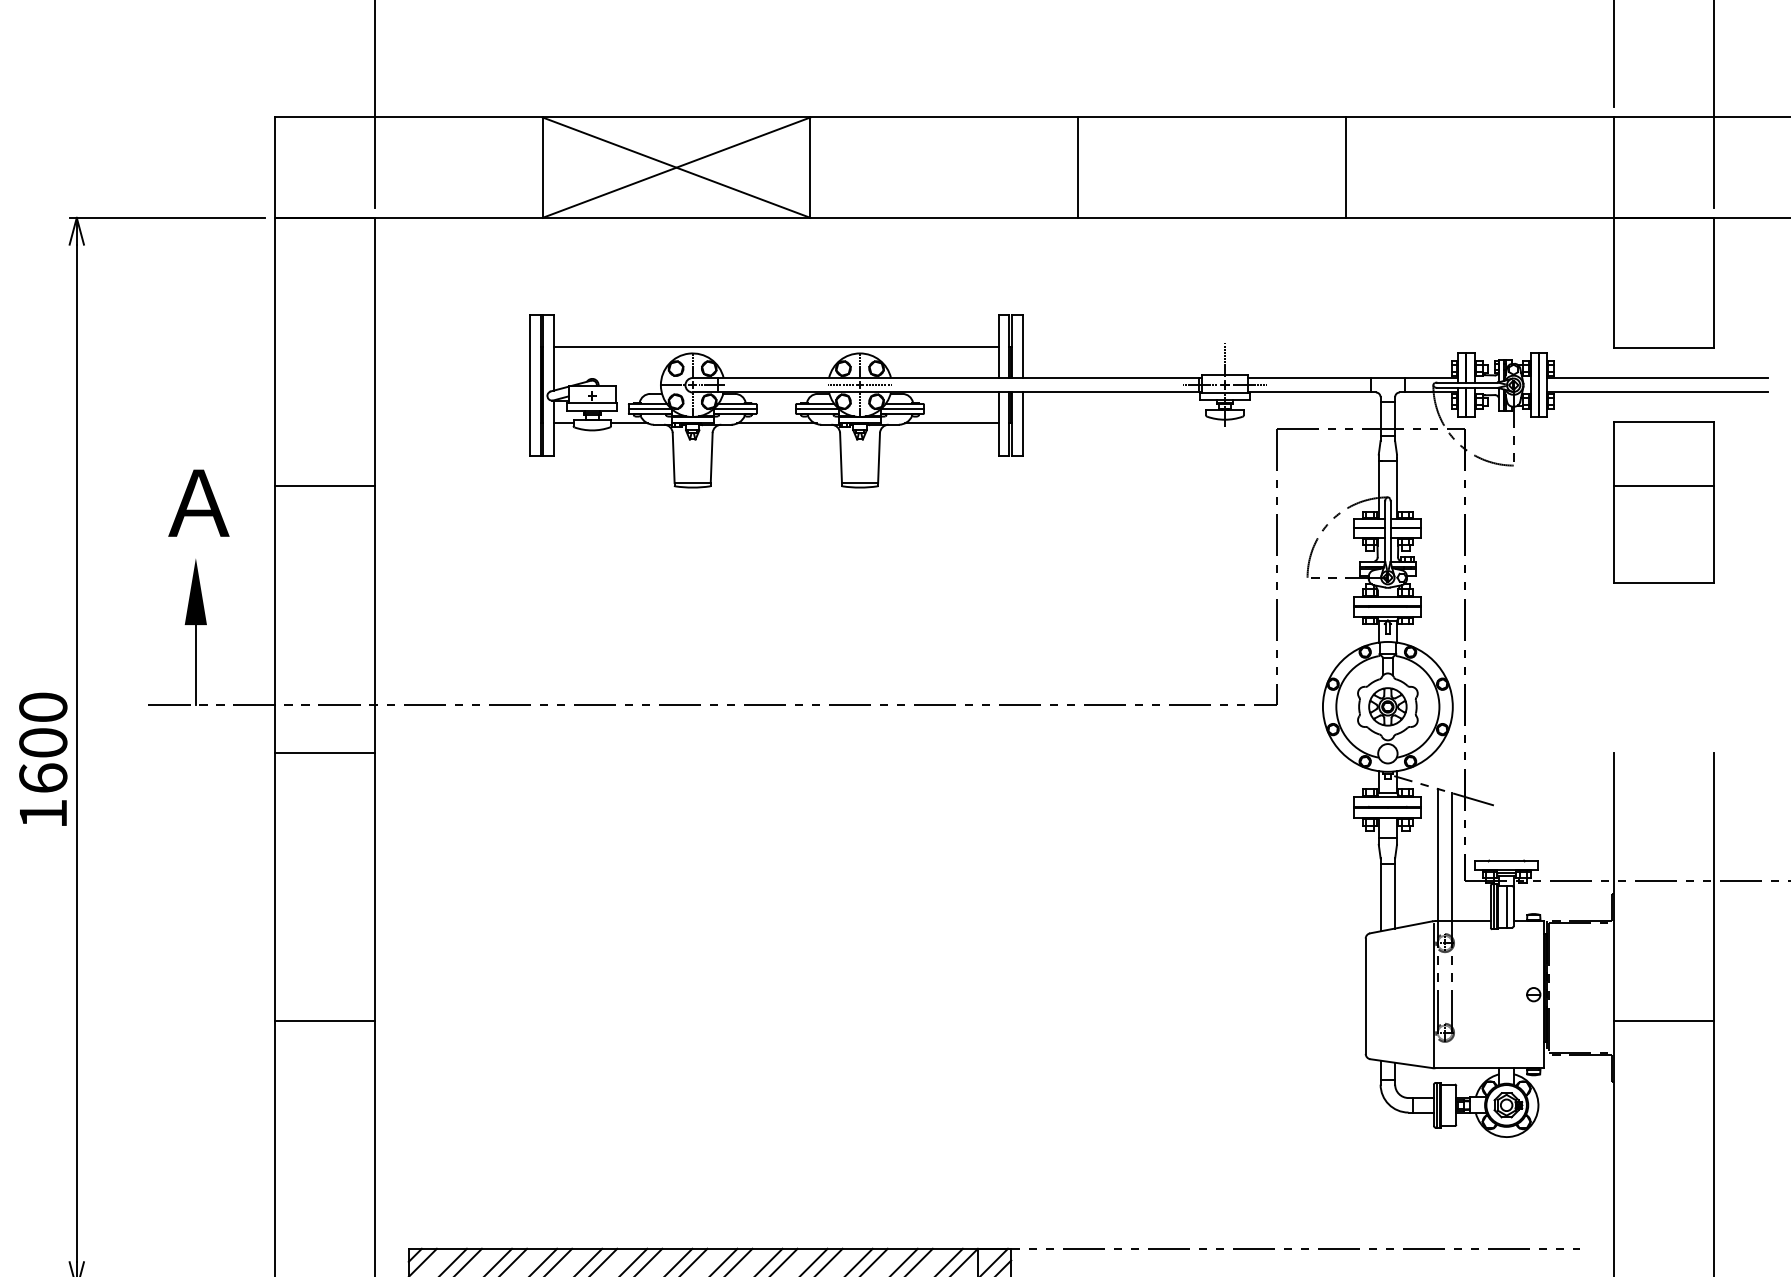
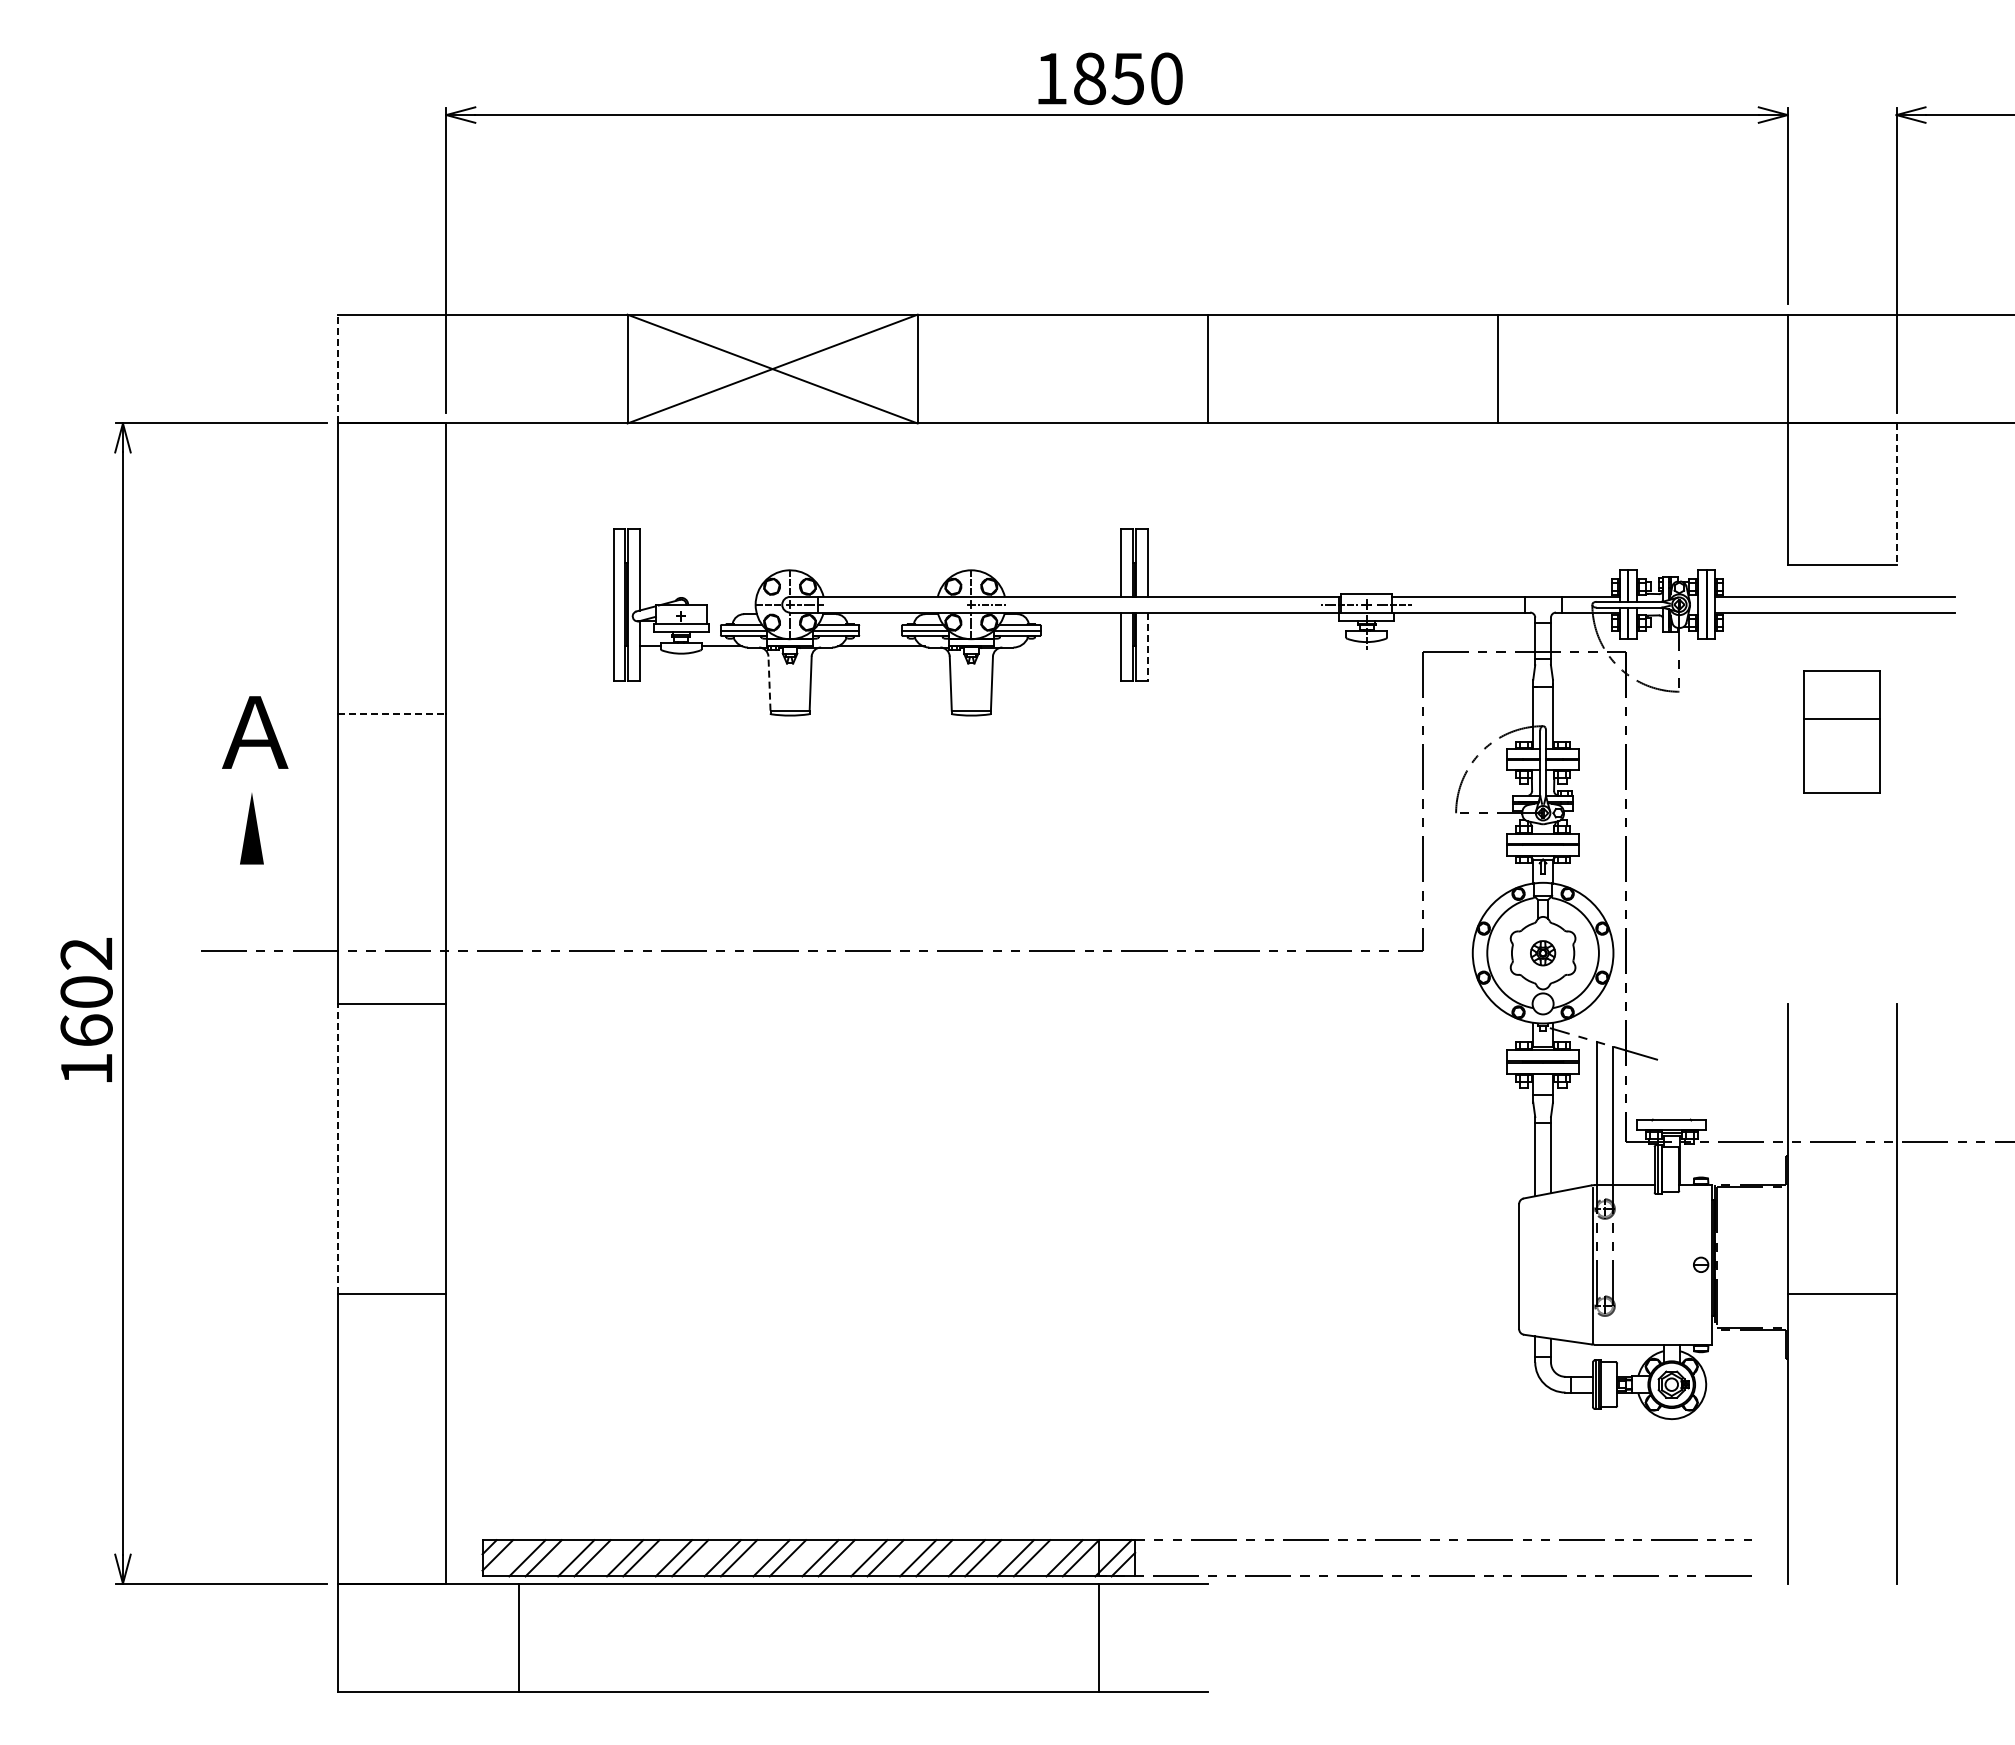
line: (274, 167) -> (337, 368), solid -> dashed
line: (1714, 283) -> (1896, 494), solid -> dashed
line: (776, 347) -> (880, 563), removed
line: (1224, 360) -> (1366, 577), removed
line: (840, 385) -> (950, 604), removed
line: (951, 423) -> (1070, 646), removed
line: (1022, 424) -> (1147, 647), solid -> dashed
line: (673, 457) -> (769, 683), solid -> dashed
line: (325, 485) -> (392, 713), solid -> dashed
part: (1664, 502) -> (1842, 731), size x0.7
line: (195, 664) -> (251, 907), removed
text: (43, 707) -> (86, 953), 1600 -> 1602
part: (1387, 707) -> (1542, 953), size x0.6
line: (274, 887) -> (337, 1148), solid -> dashed
line: (1506, 906) -> (1671, 1169), removed

